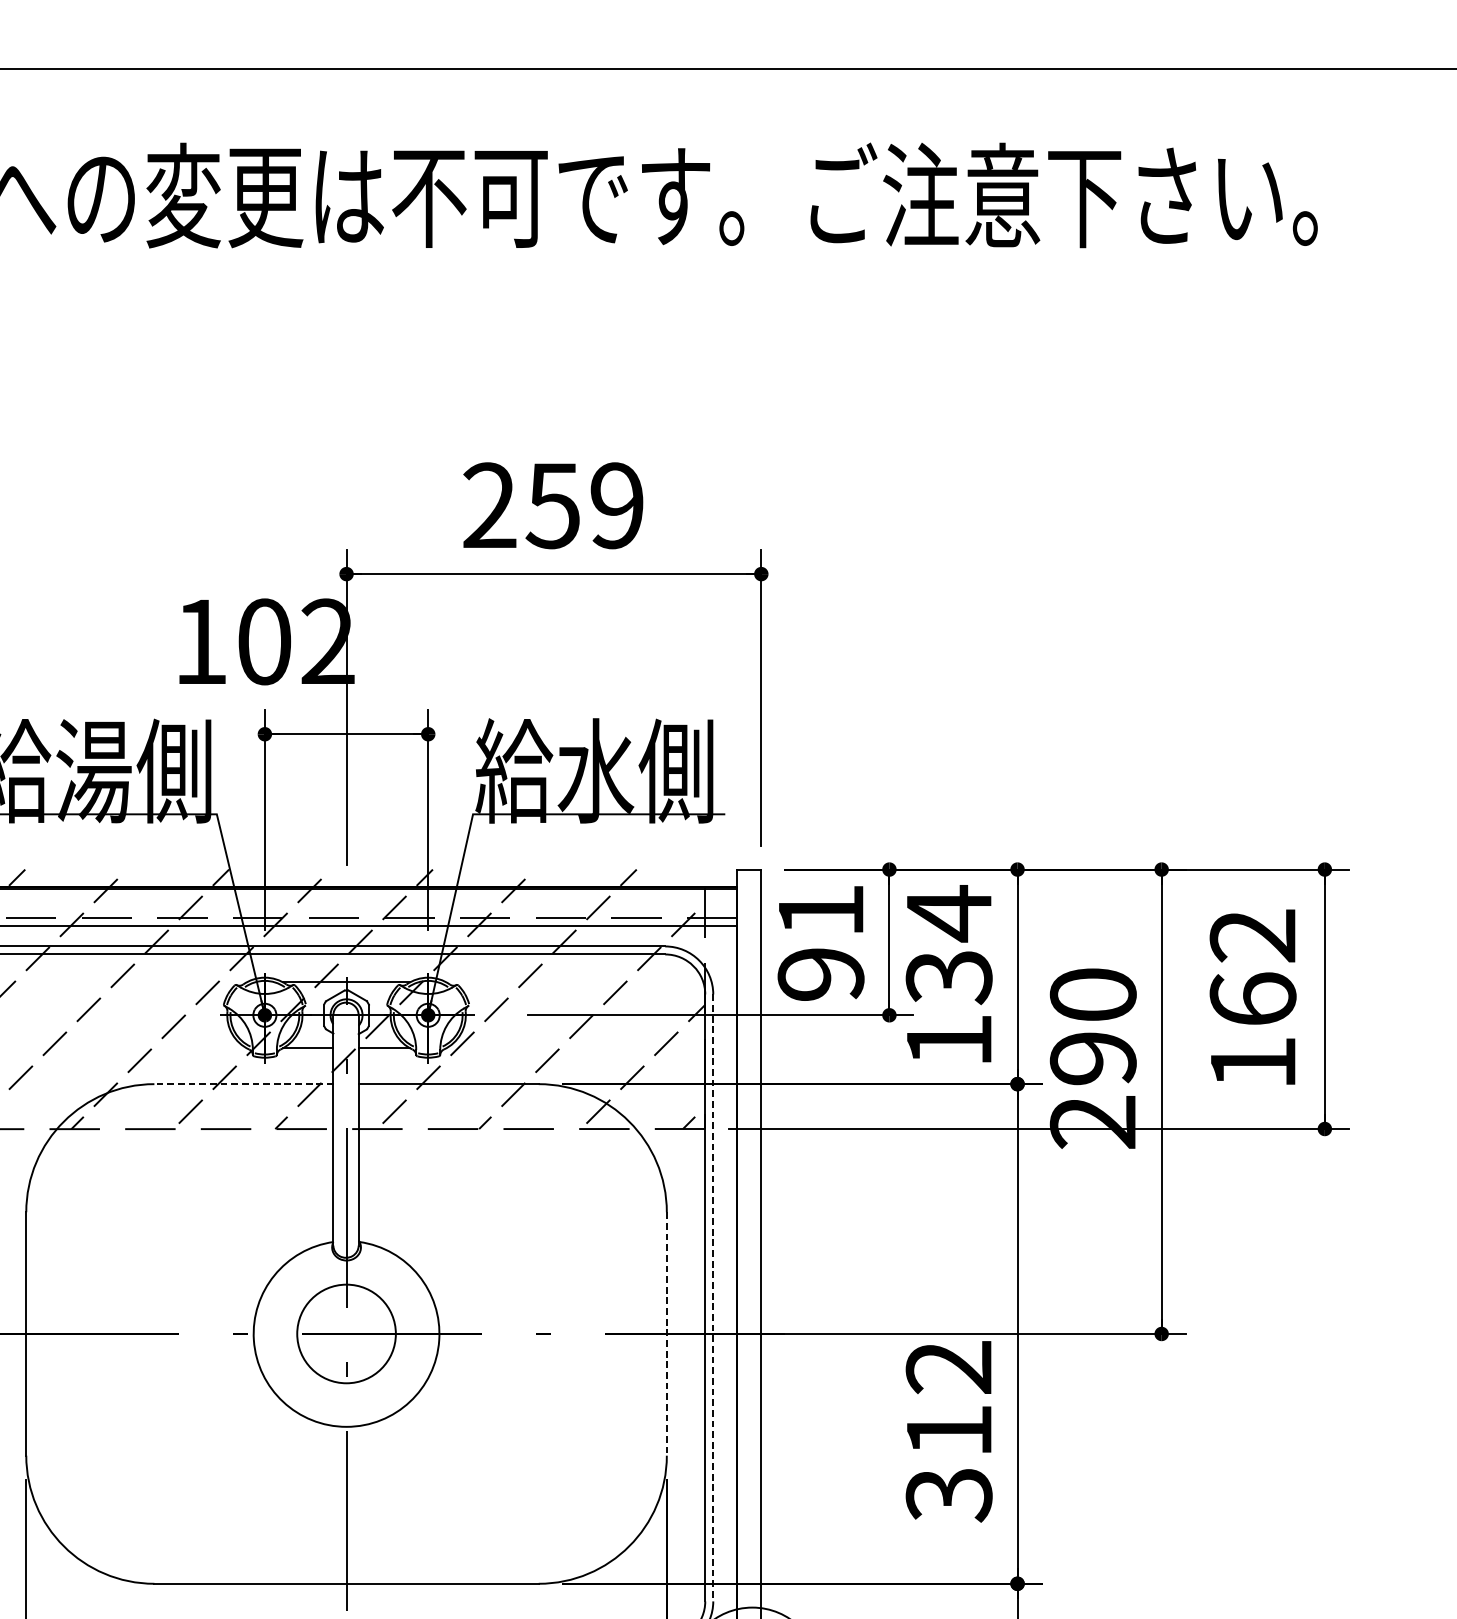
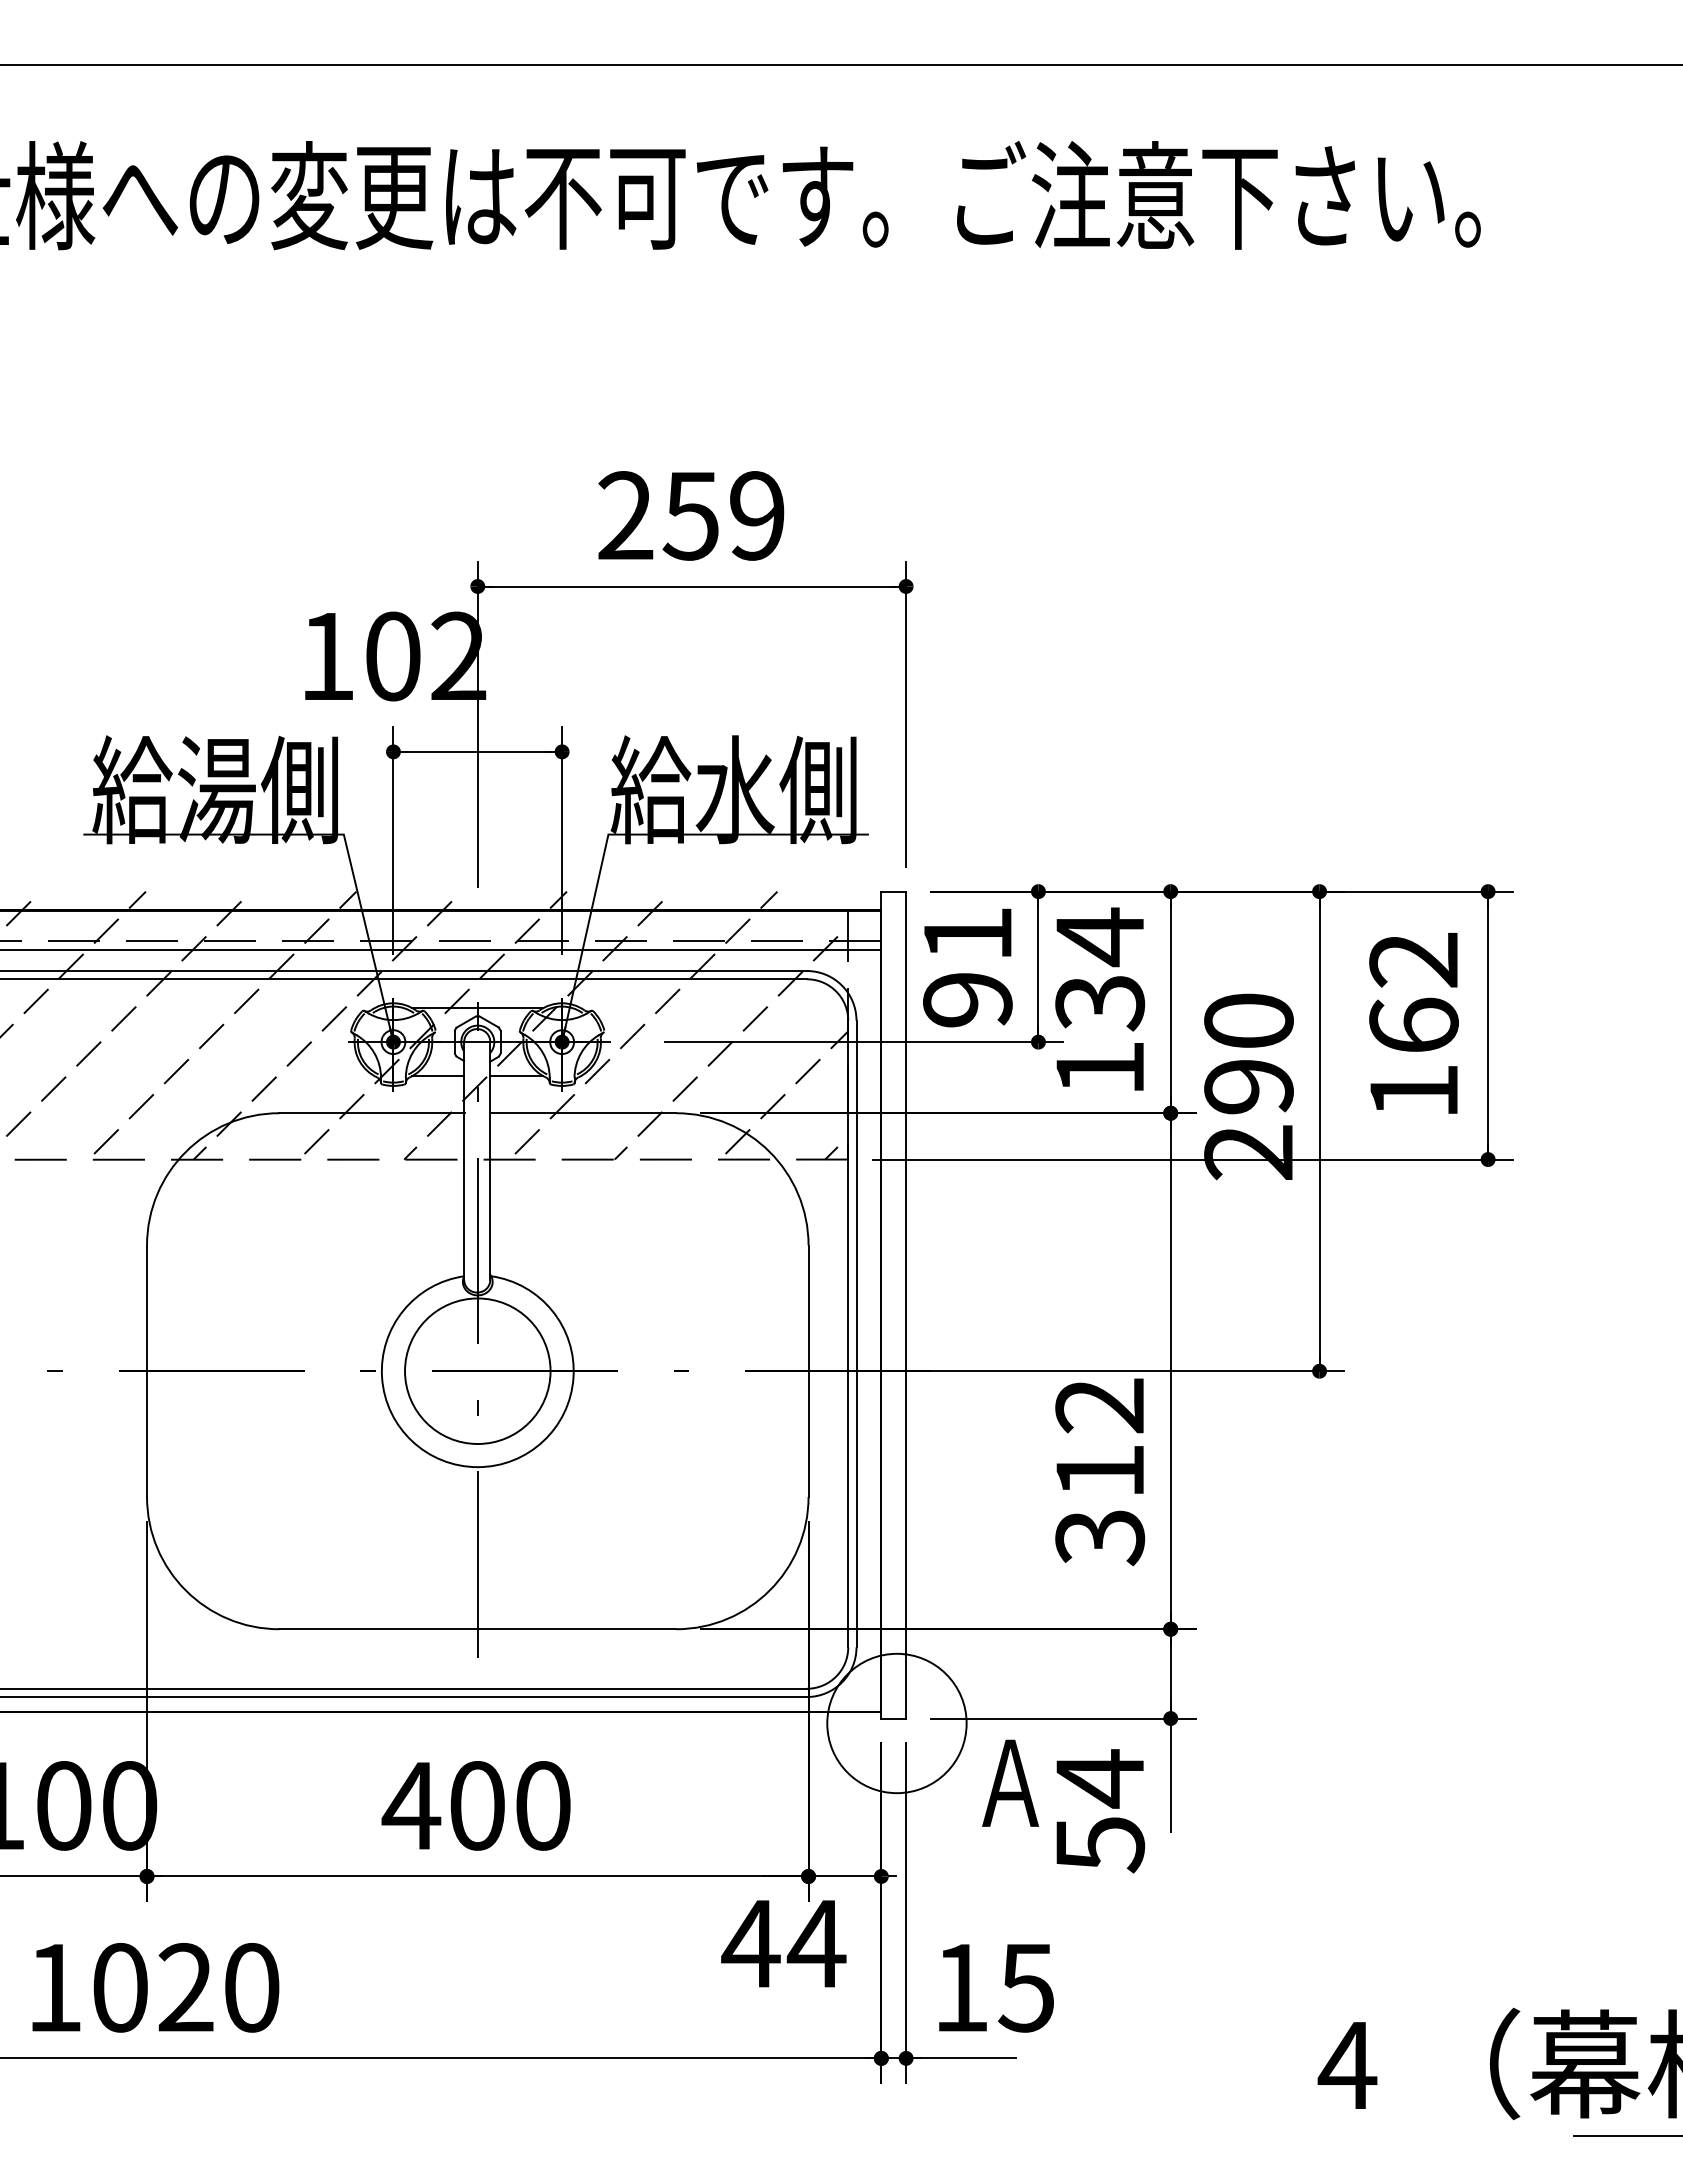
line: (244, 1084) -> (372, 1113), dashed -> solid
line: (713, 1298) -> (856, 1334), dashed -> solid
circle: (346, 1334) -> (477, 1371), size x1.43
line: (666, 1334) -> (808, 1371), dashed -> solid

